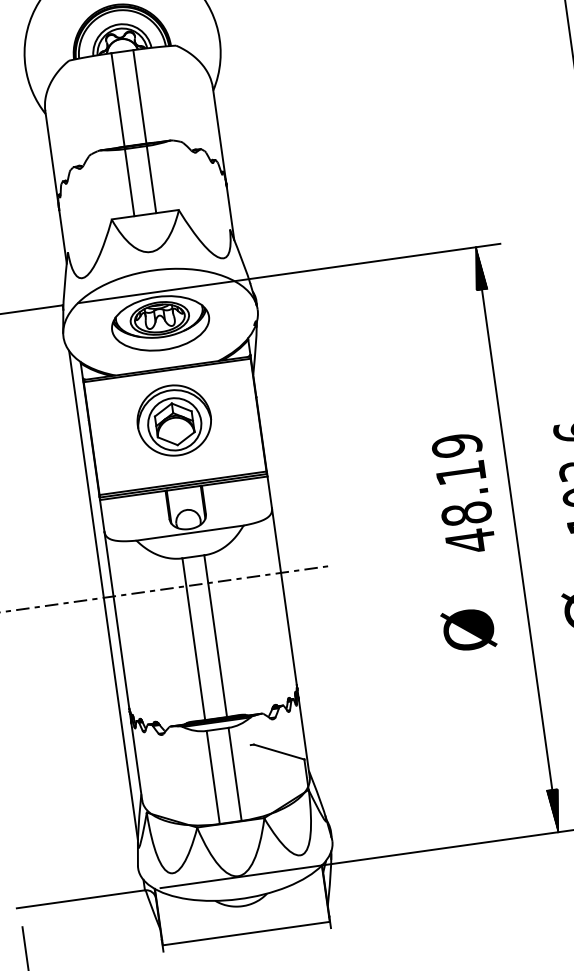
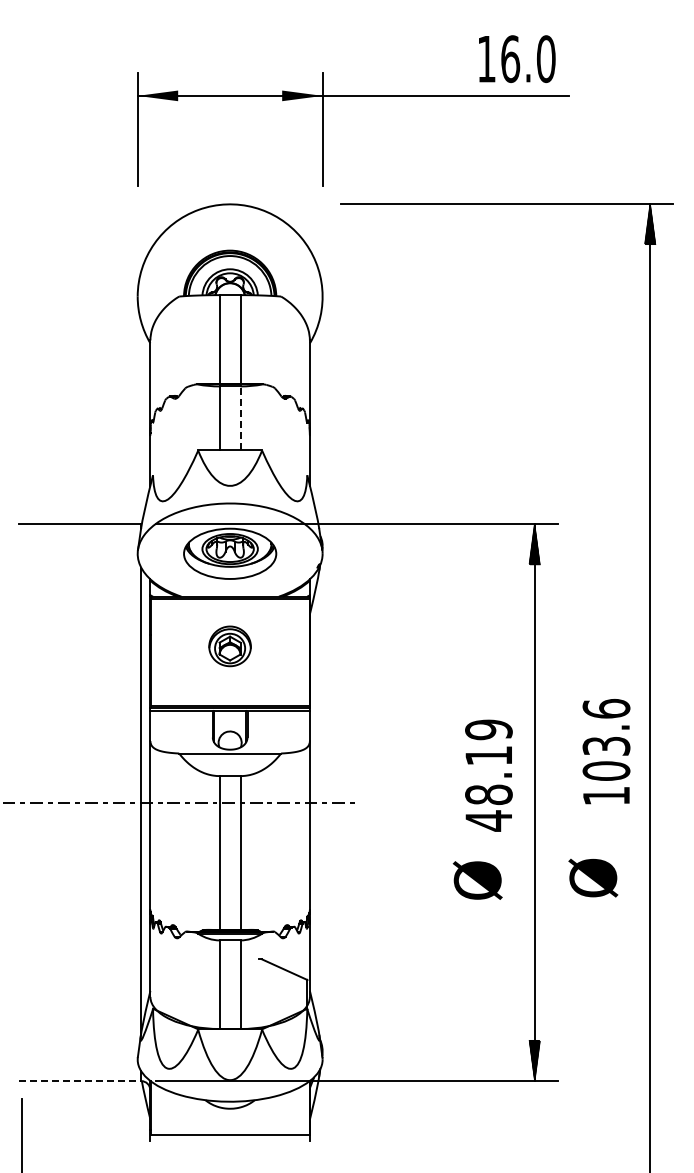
line: (151, 179) -> (240, 418), solid -> dashed
part: (173, 420) -> (229, 646), size x0.6
text: (463, 493) -> (488, 775), moved
line: (81, 899) -> (80, 1081), solid -> dashed

